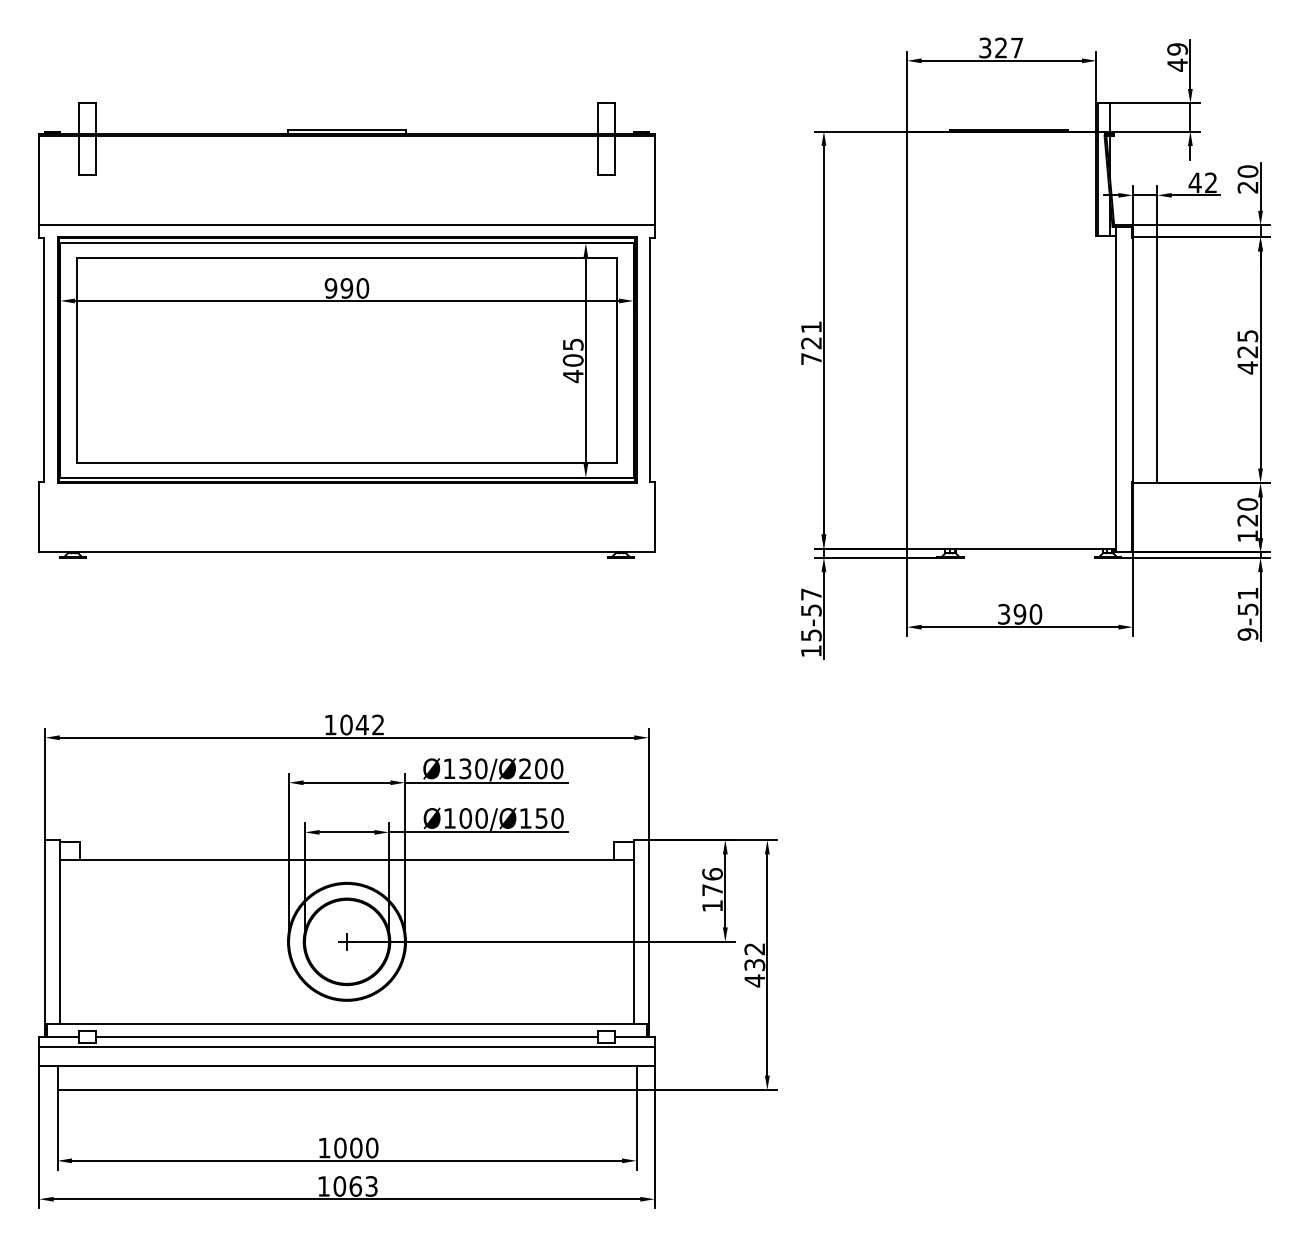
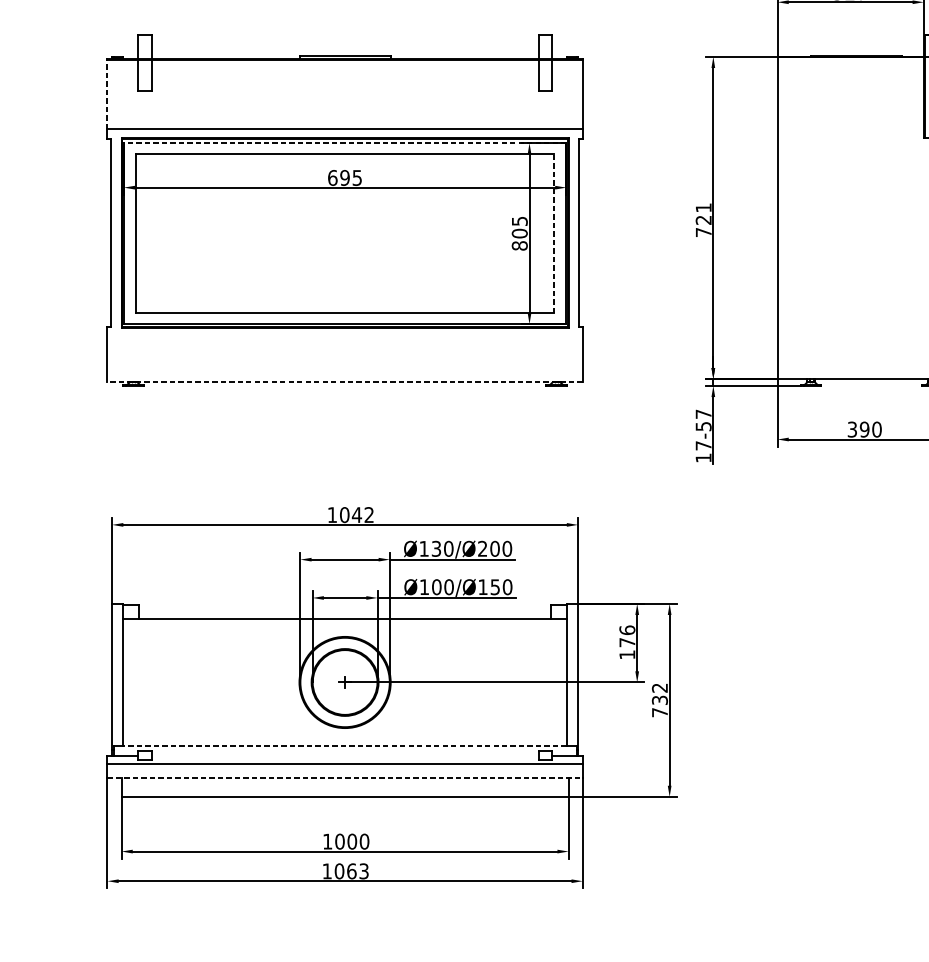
line: (39, 180) -> (107, 94), solid -> dashed
line: (347, 243) -> (345, 143), solid -> dashed
text: (346, 288) -> (344, 178), 990 -> 695
line: (617, 360) -> (553, 233), solid -> dashed
text: (572, 376) -> (519, 245), 405 -> 805
line: (347, 552) -> (345, 381), solid -> dashed
text: (811, 635) -> (703, 445), 15-57 -> 17-57
text: (754, 980) -> (659, 712), 432 -> 732
line: (346, 1023) -> (344, 745), solid -> dashed
line: (346, 1037) -> (344, 756), removed
line: (347, 1065) -> (345, 777), solid -> dashed

